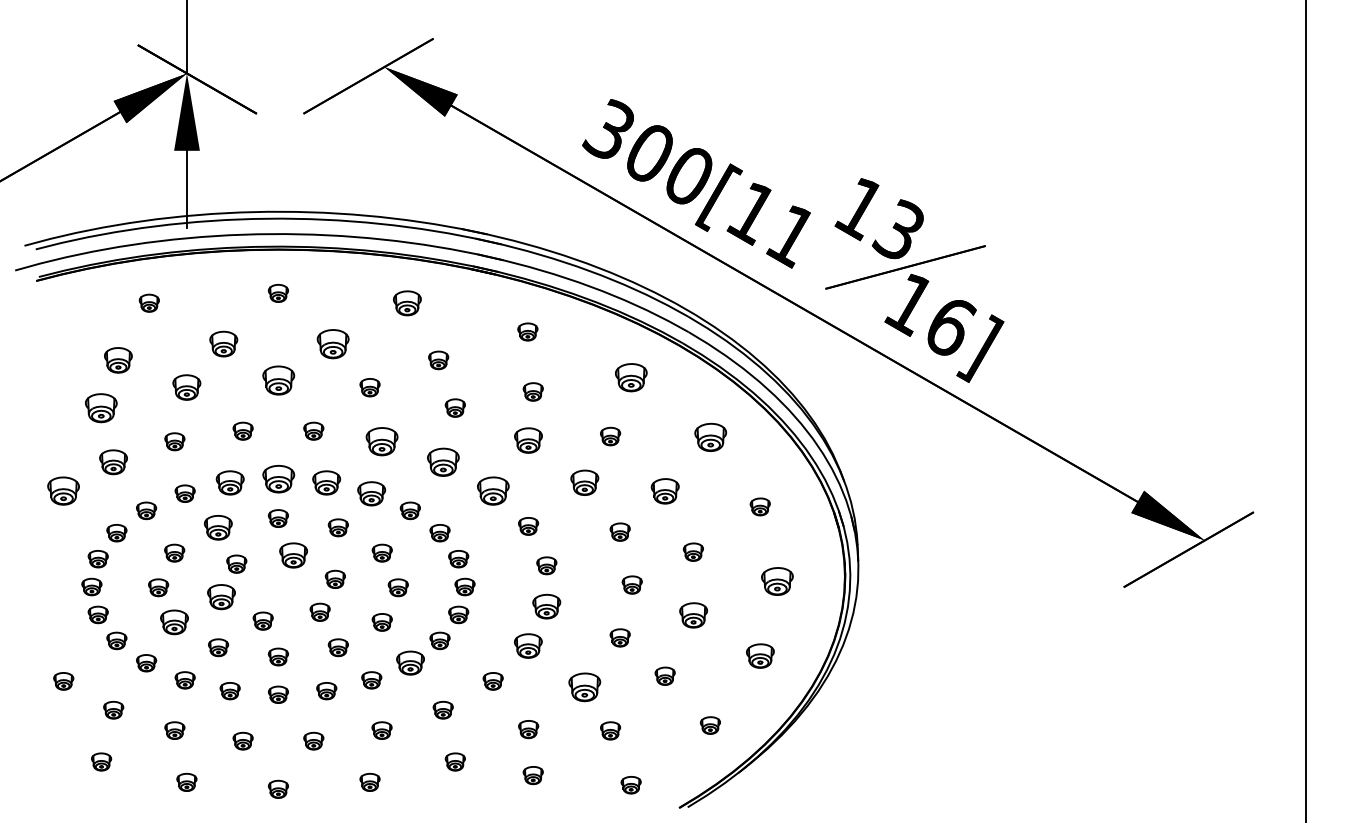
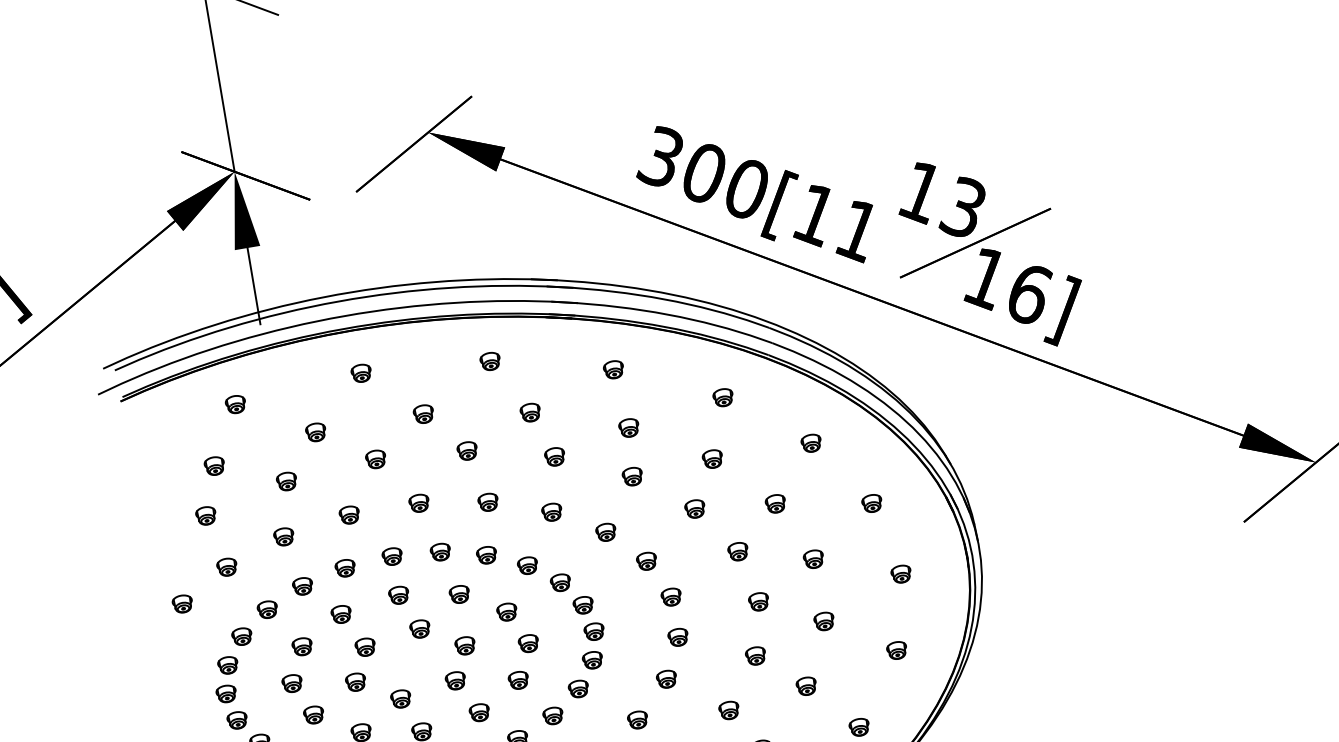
part: (407, 302) -> (490, 360), size x0.71
part: (223, 343) -> (315, 431), size x0.71
part: (332, 343) -> (423, 413), size x0.62
part: (117, 360) -> (213, 466), size x0.71
part: (630, 377) -> (722, 397), size x0.62
part: (277, 380) -> (375, 459), size x0.62
part: (186, 387) -> (286, 481), size x0.71
part: (101, 407) -> (206, 515), size x0.62
part: (709, 437) -> (810, 443), size x0.62
part: (528, 440) -> (632, 476), size x0.71
part: (381, 441) -> (487, 502), size x0.62
part: (113, 461) -> (226, 566), size x0.71
part: (442, 461) -> (551, 511), size x0.62
part: (277, 479) -> (391, 557), size x0.62
part: (229, 482) -> (344, 567), size x0.71
part: (326, 482) -> (440, 551), size x0.71
part: (584, 482) -> (694, 508), size x0.71
part: (63, 490) -> (182, 603), size x0.62
part: (492, 490) -> (605, 531), size x0.62
part: (664, 490) -> (774, 503), size x0.71
part: (371, 493) -> (486, 555), size x0.71
part: (218, 527) -> (341, 614), size x0.71
part: (293, 554) -> (419, 628), size x0.71
part: (776, 581) -> (900, 574), size x0.62
part: (221, 596) -> (355, 681), size x0.71
part: (546, 606) -> (677, 637), size x0.71
part: (692, 614) -> (823, 620), size x0.71
part: (174, 622) -> (313, 715), size x0.71
part: (528, 645) -> (666, 678), size x0.71
part: (759, 655) -> (896, 650), size x0.71
part: (409, 663) -> (552, 716), size x0.71
part: (584, 686) -> (728, 709), size x0.62

